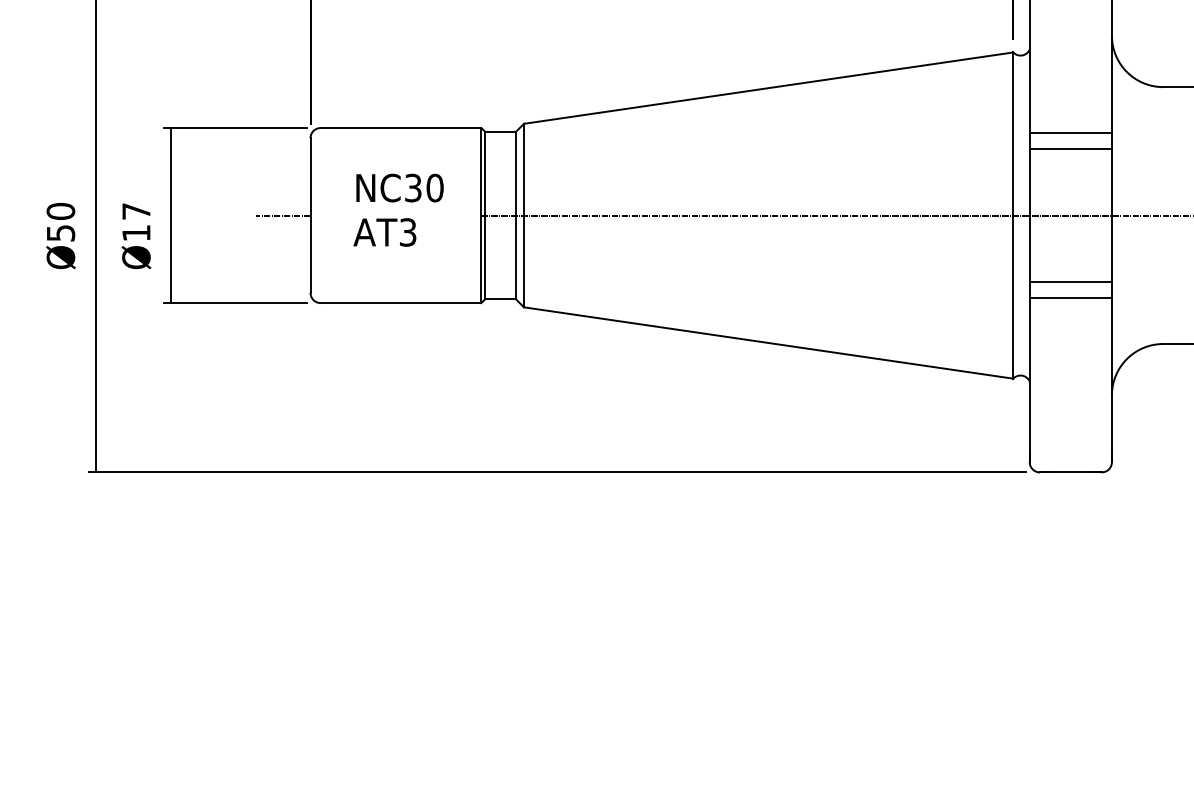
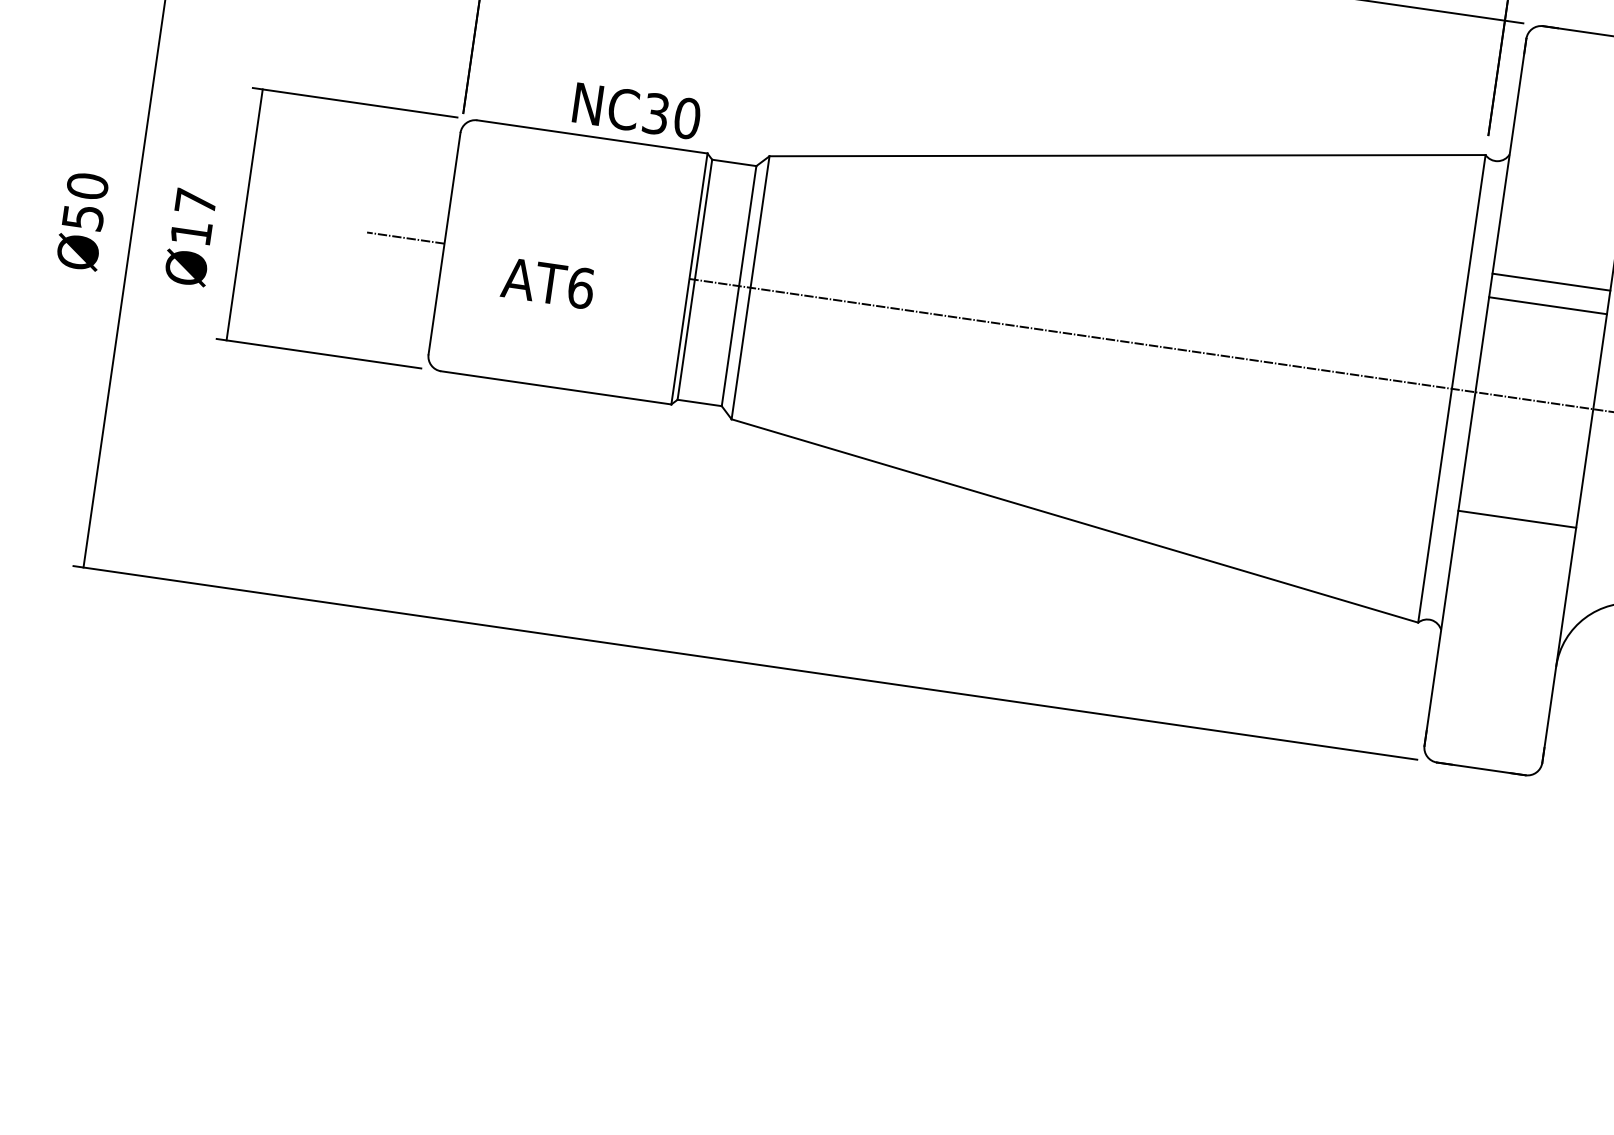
text: (399, 187) -> (636, 110), moved
text: (407, 232) -> (580, 287), AT3 -> AT6
line: (1070, 281) -> (1520, 495), removed

